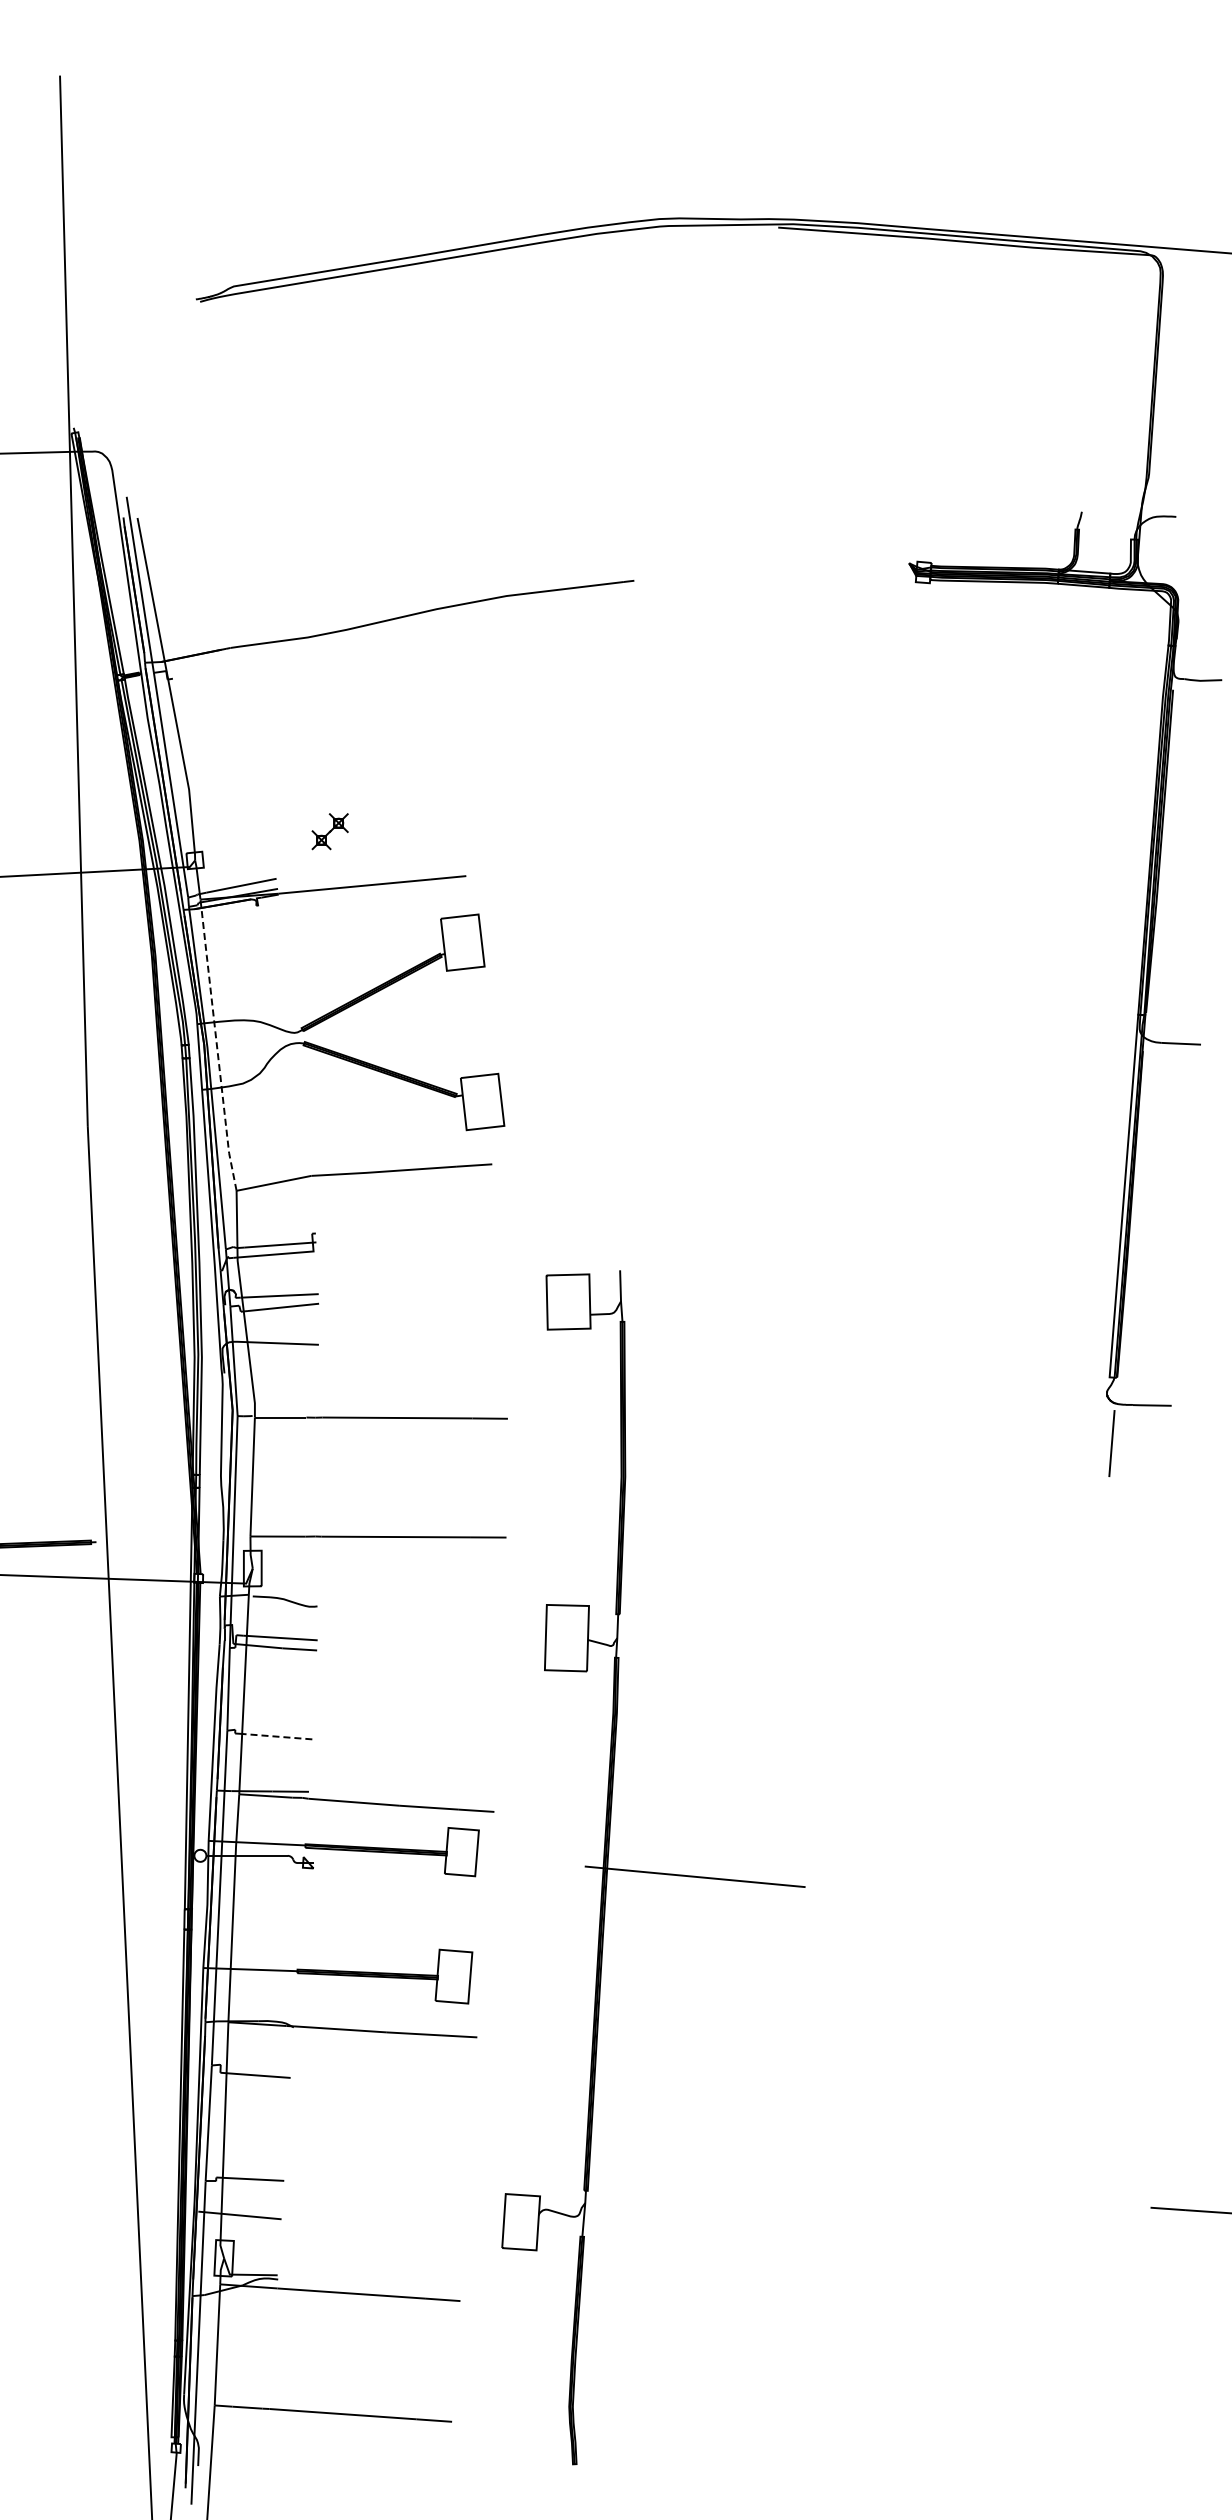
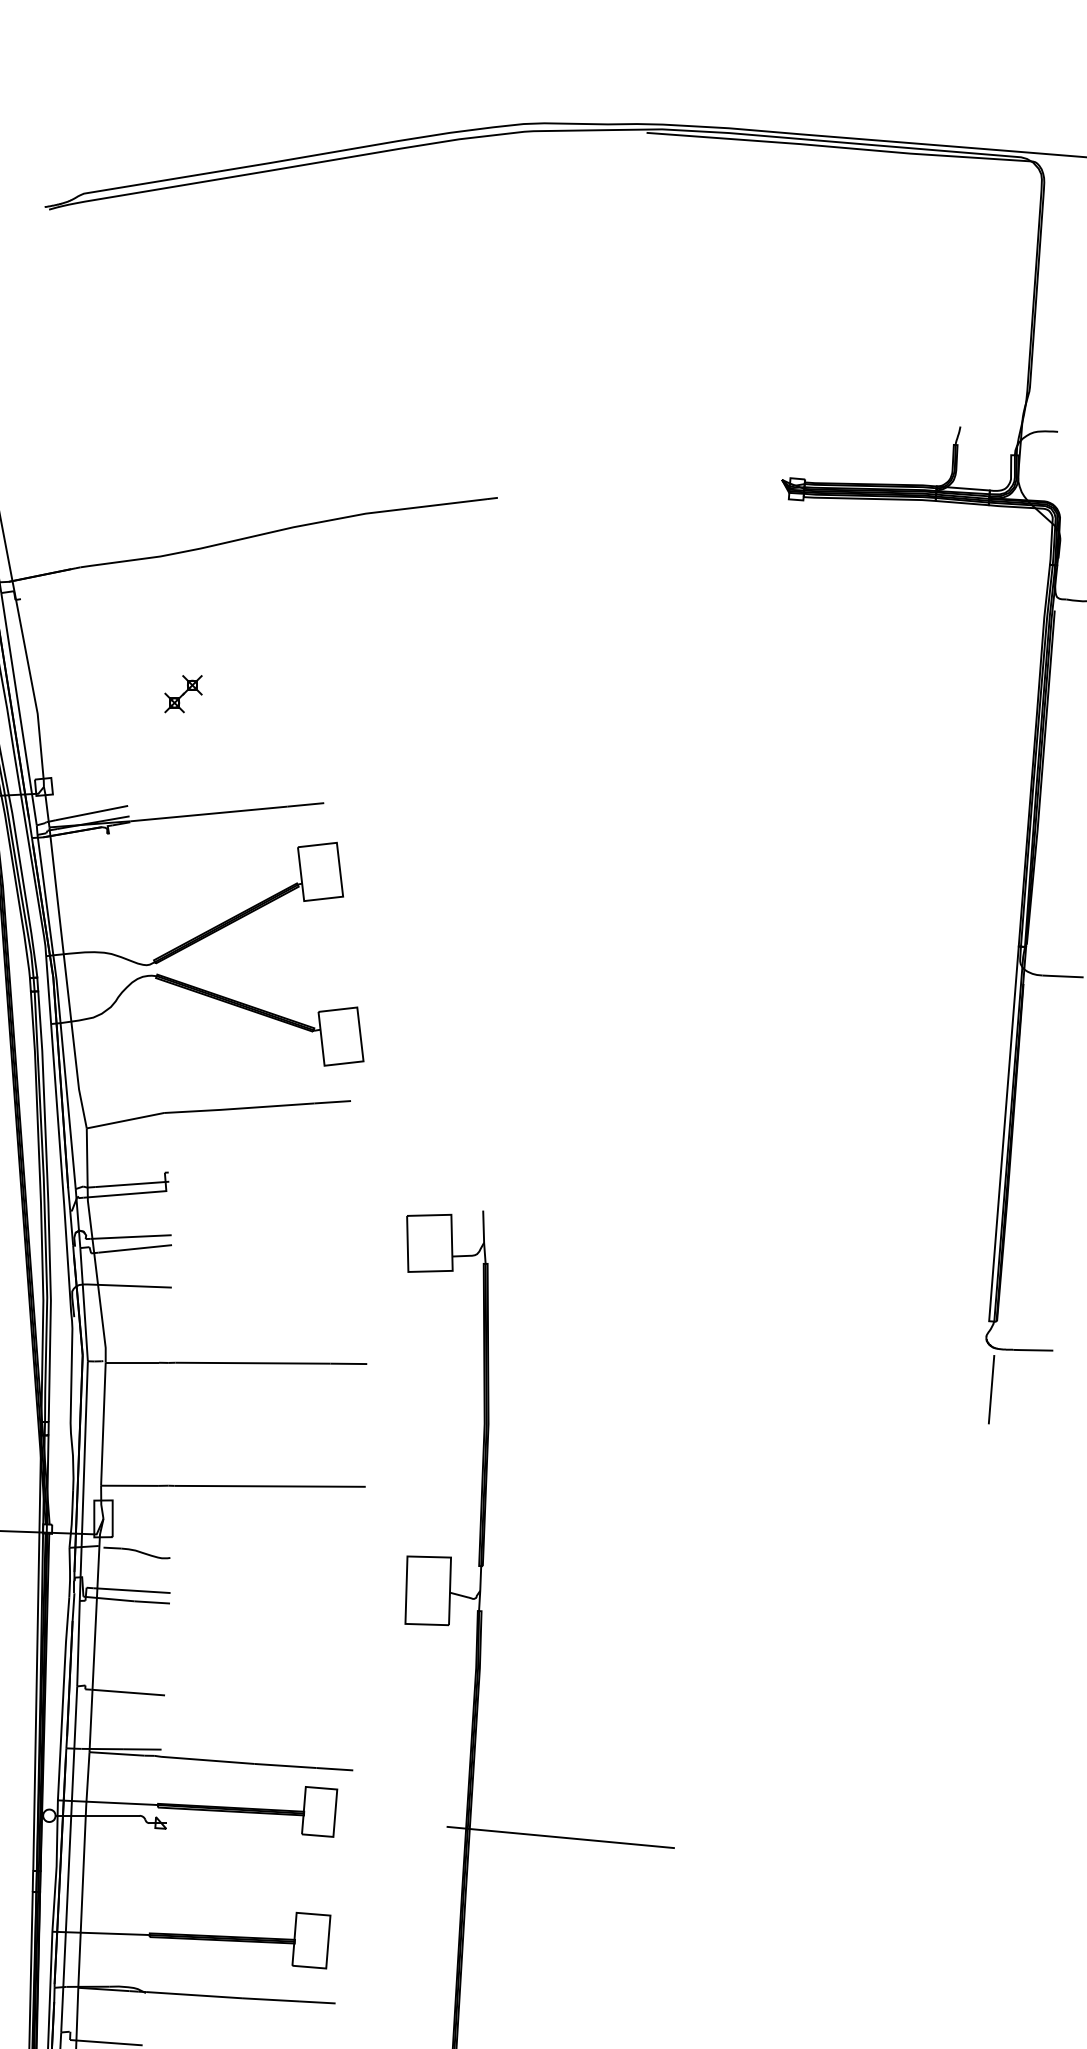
part: (329, 831) -> (182, 693), moved
line: (216, 1045) -> (66, 978), dashed -> solid
line: (276, 1736) -> (128, 1692), dashed -> solid

